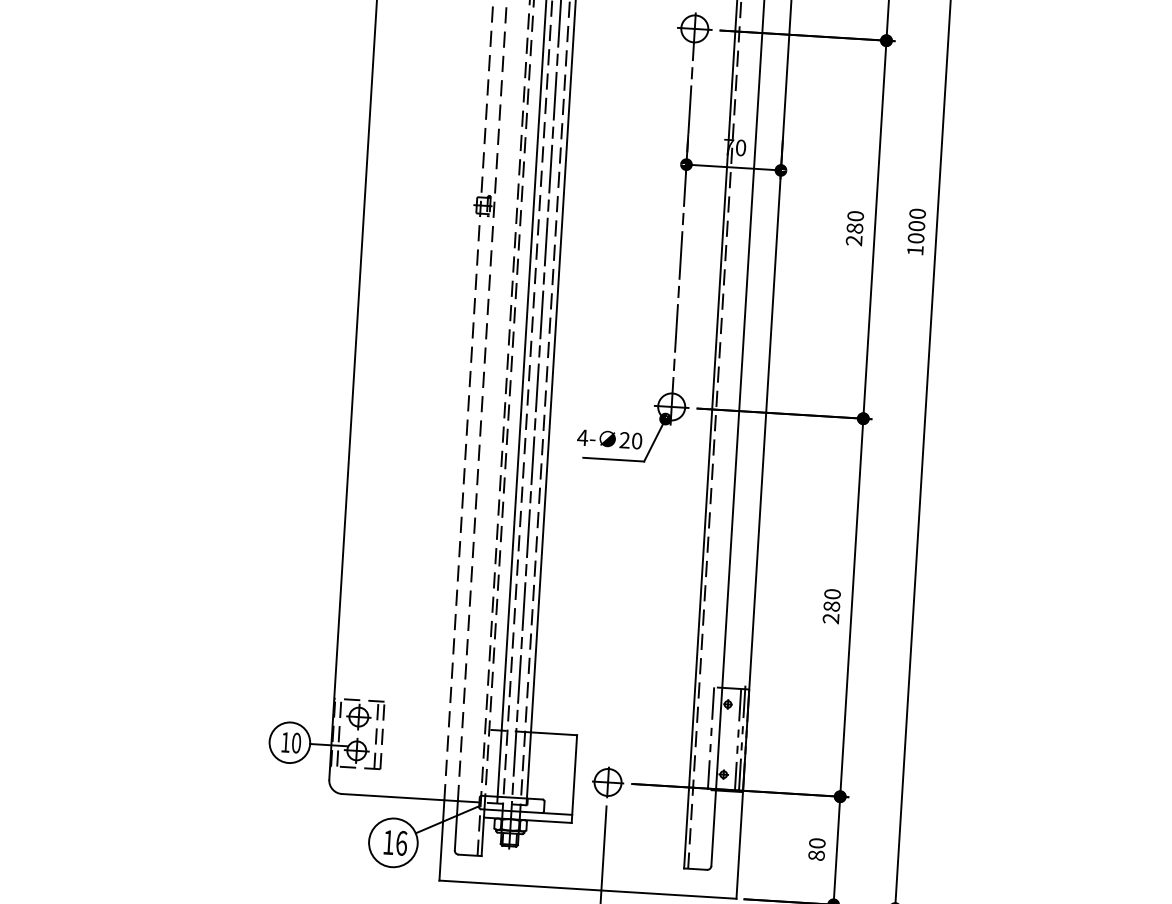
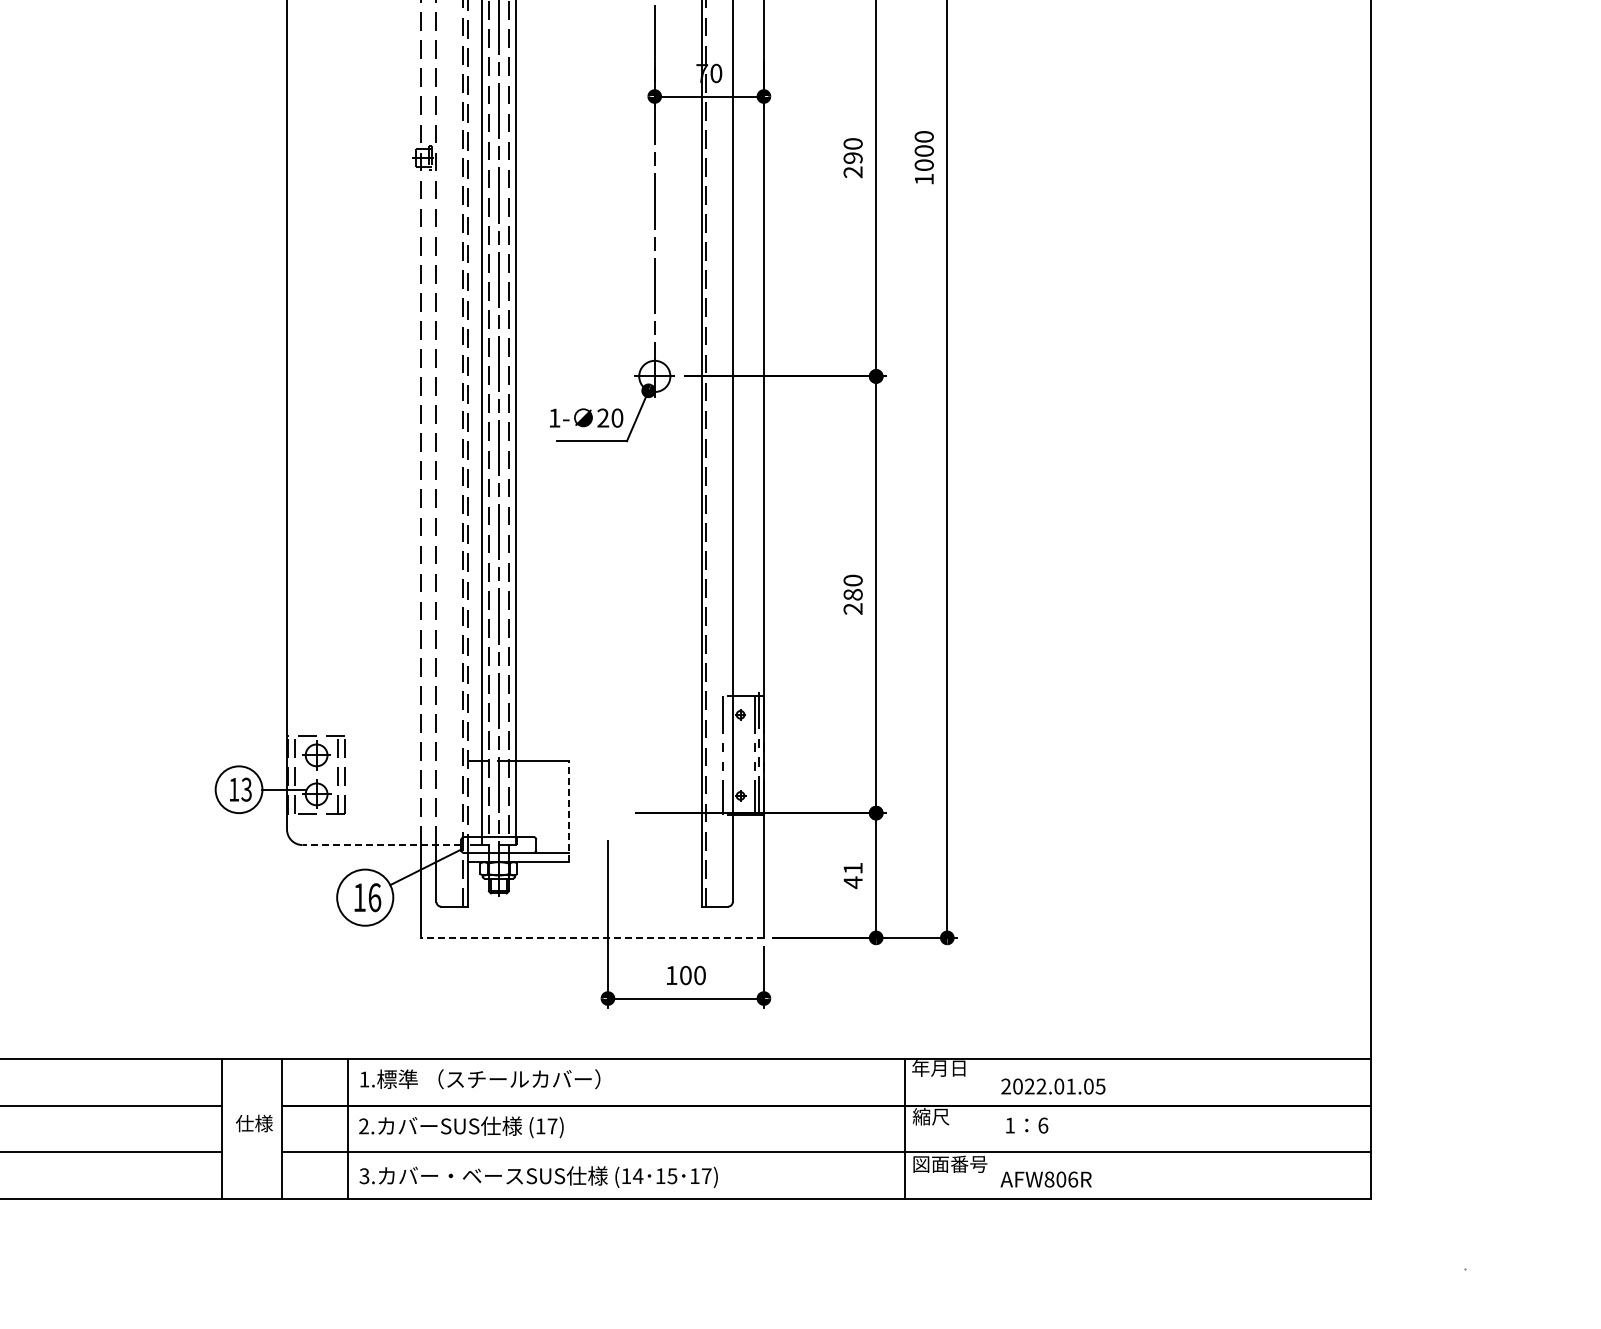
text: (854, 227) -> (852, 157), 280 -> 290
text: (582, 437) -> (554, 417), 4- -> 1-
text: (296, 742) -> (246, 789), 10 -> 13
line: (574, 779) -> (569, 811), solid -> dashed
part: (607, 781) -> (607, 812), removed
line: (410, 798) -> (381, 845), solid -> dashed
text: (816, 849) -> (852, 875), 80 -> 41
line: (588, 889) -> (592, 937), solid -> dashed

